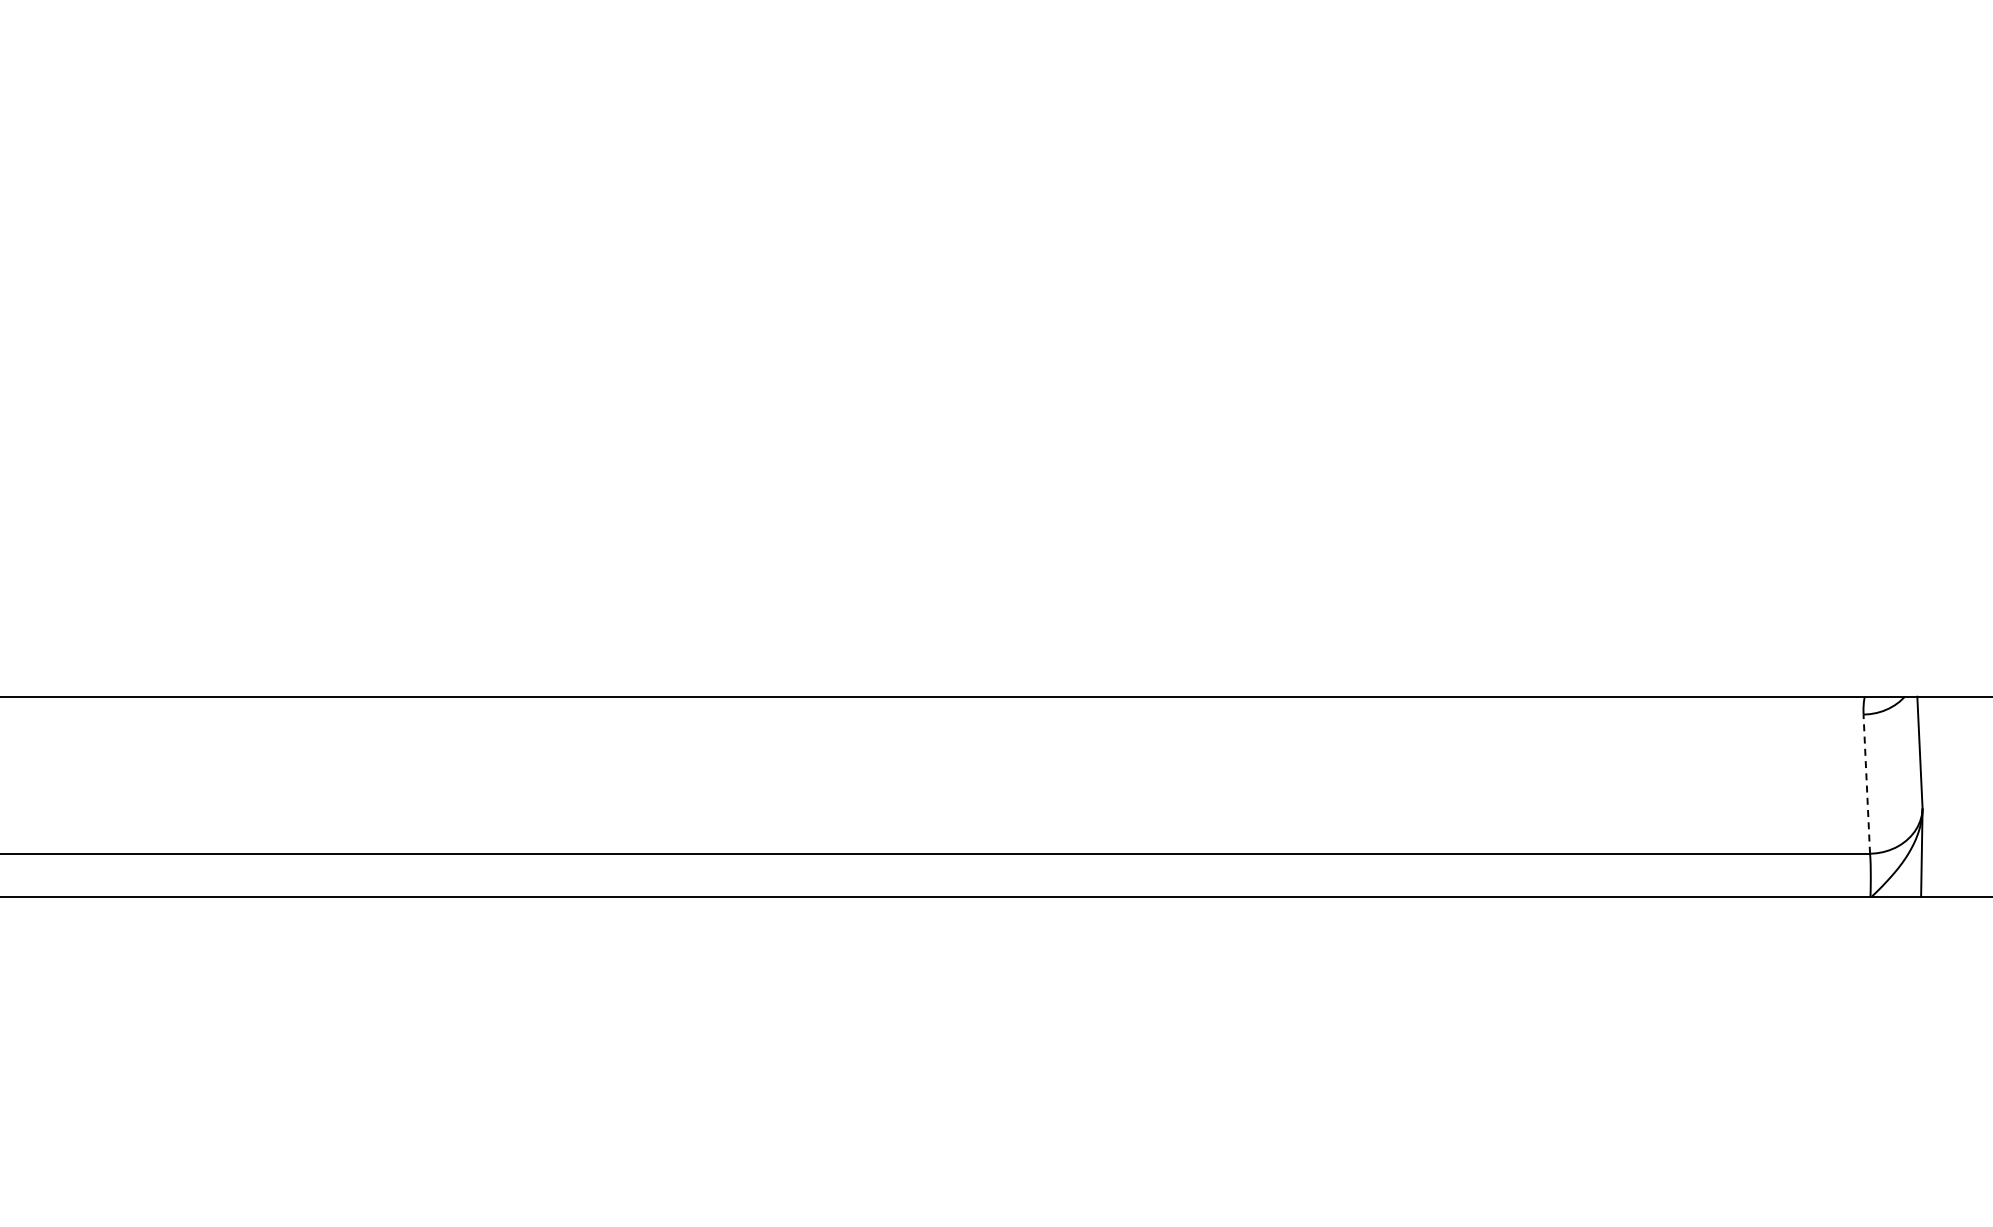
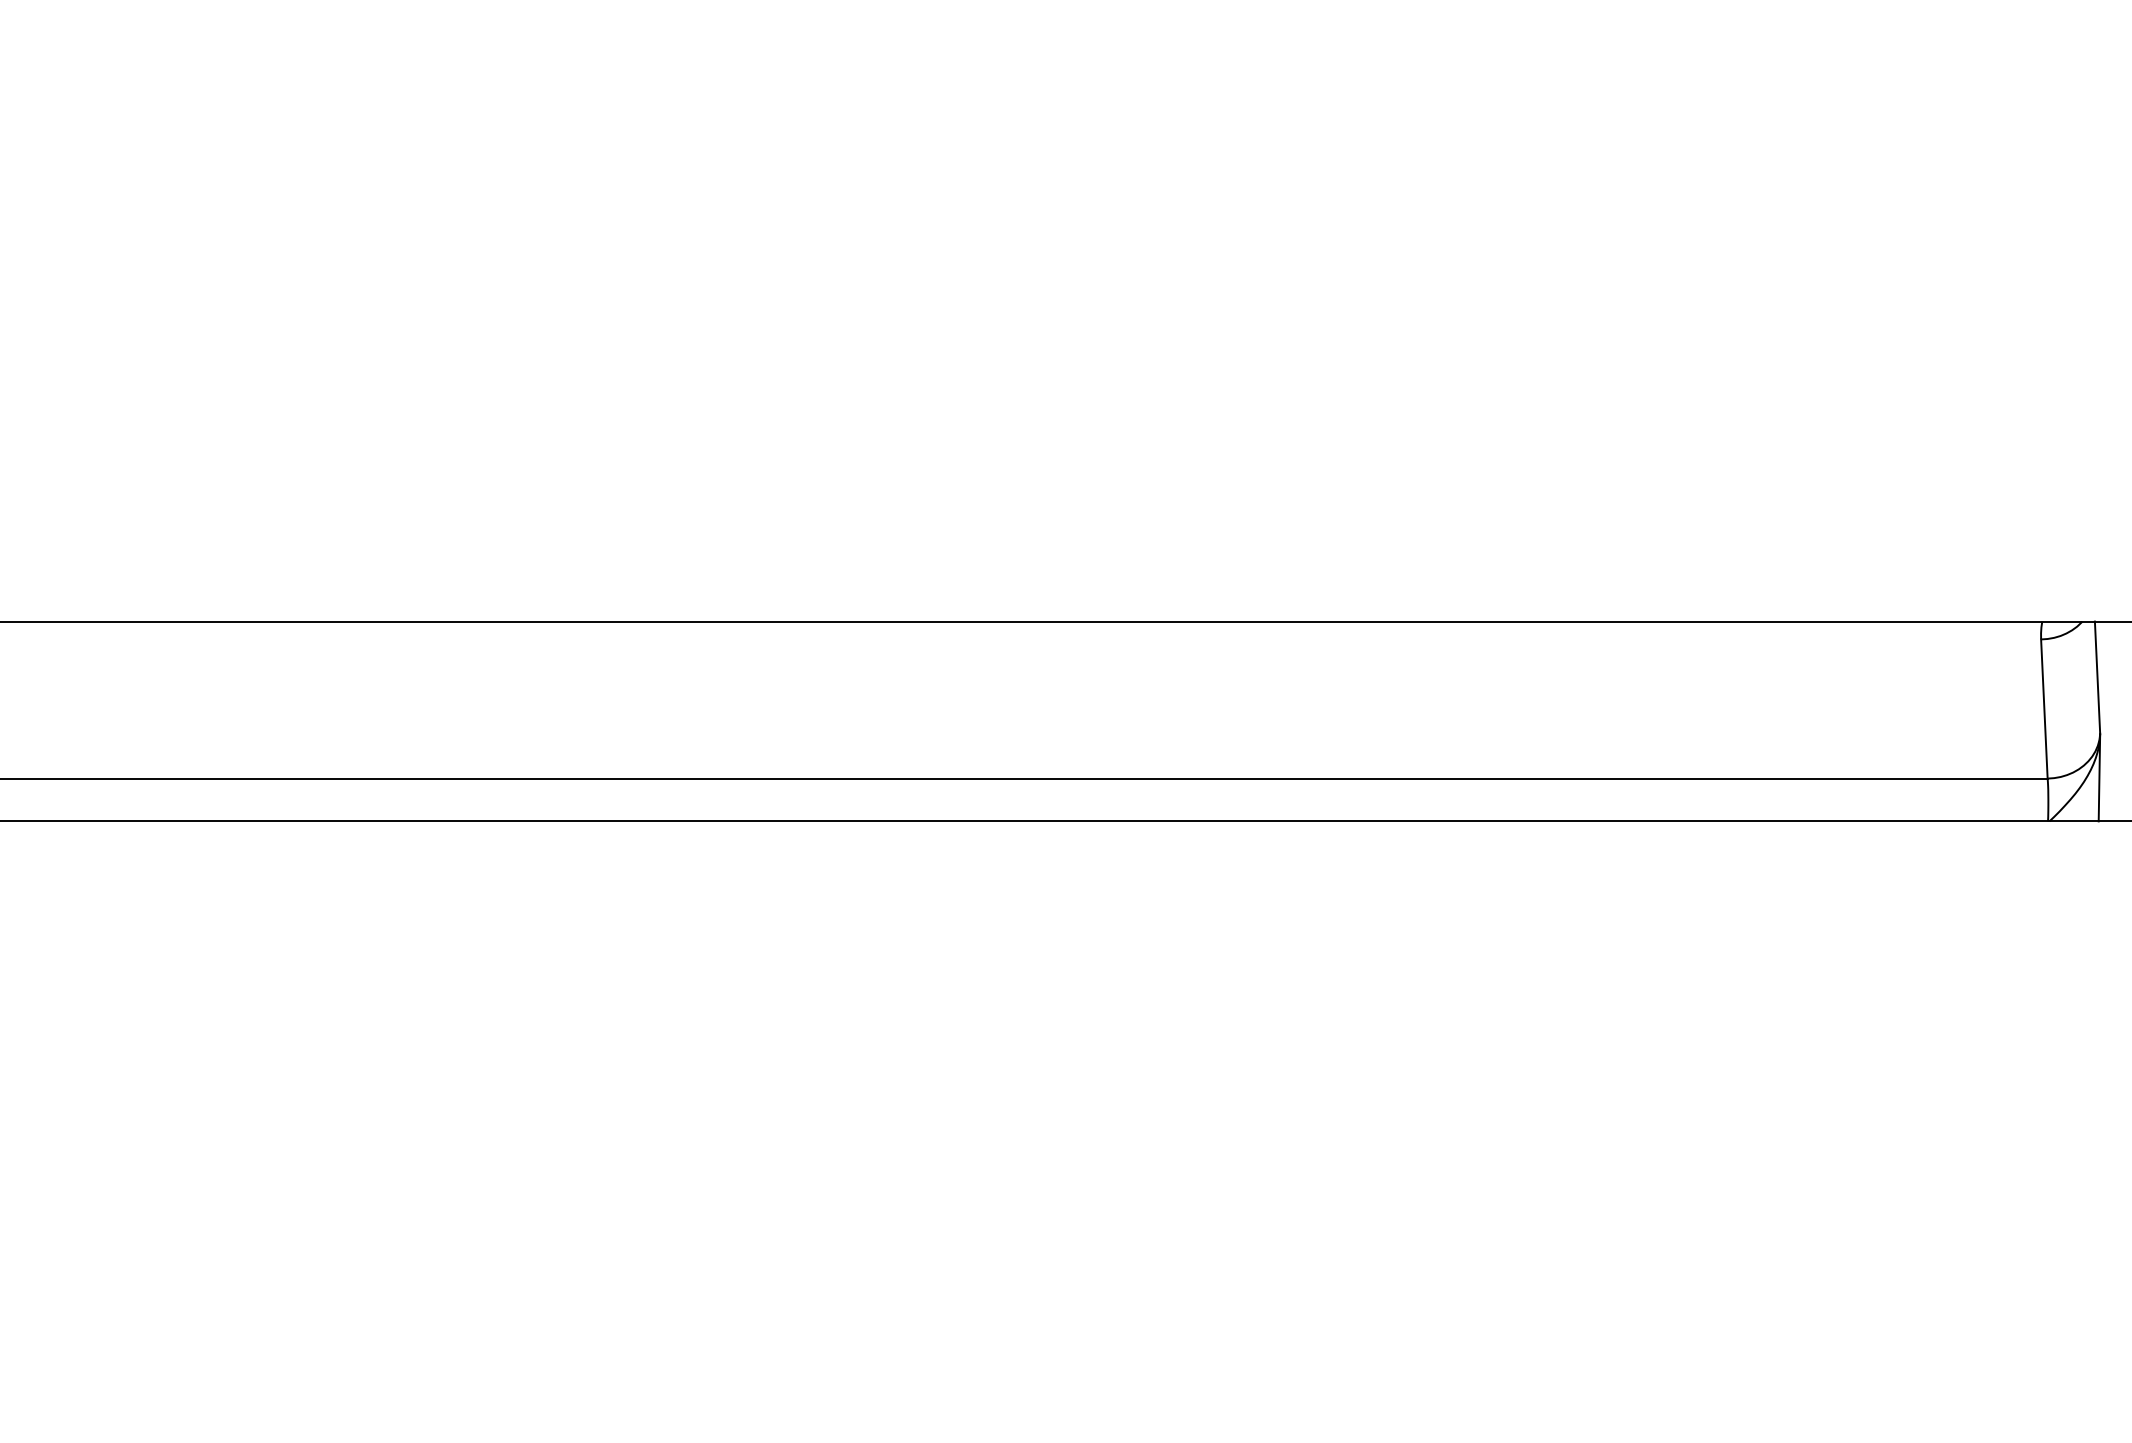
line: (1866, 784) -> (2044, 709), dashed -> solid

